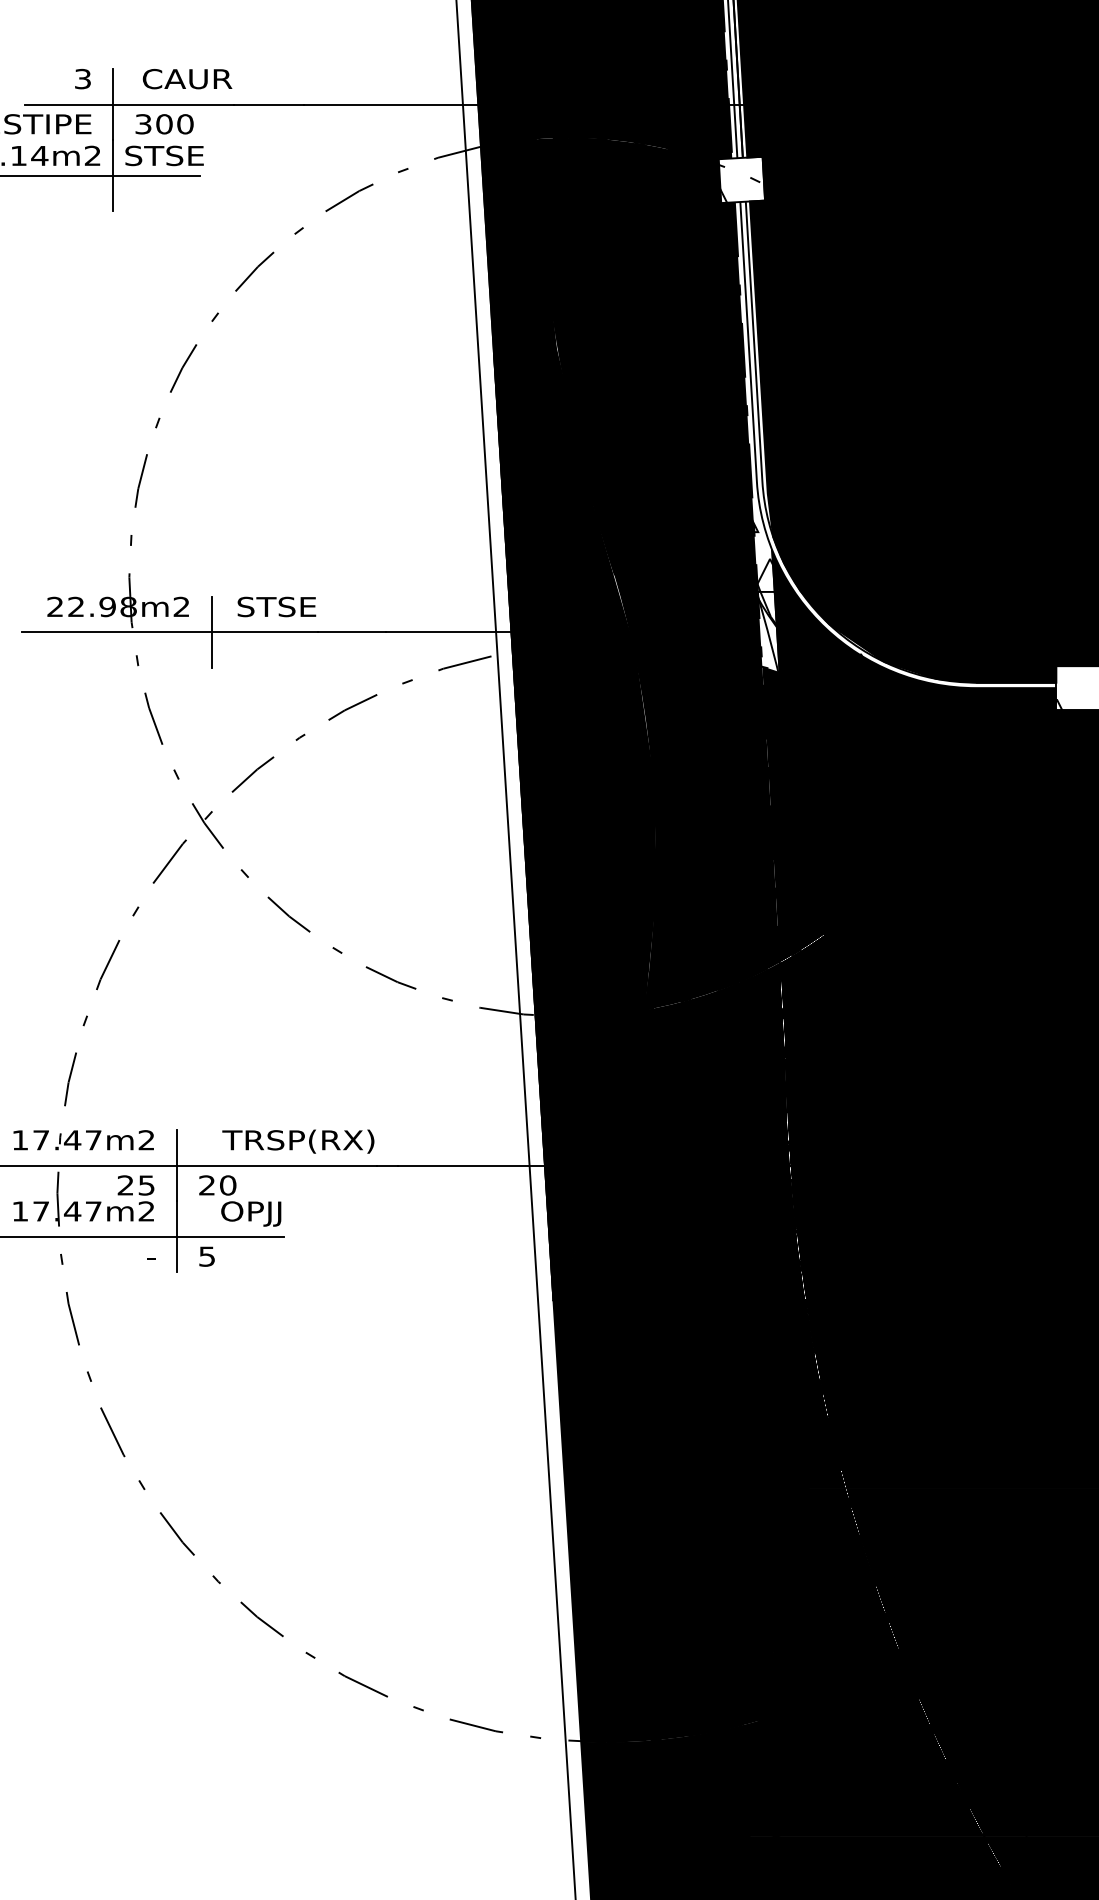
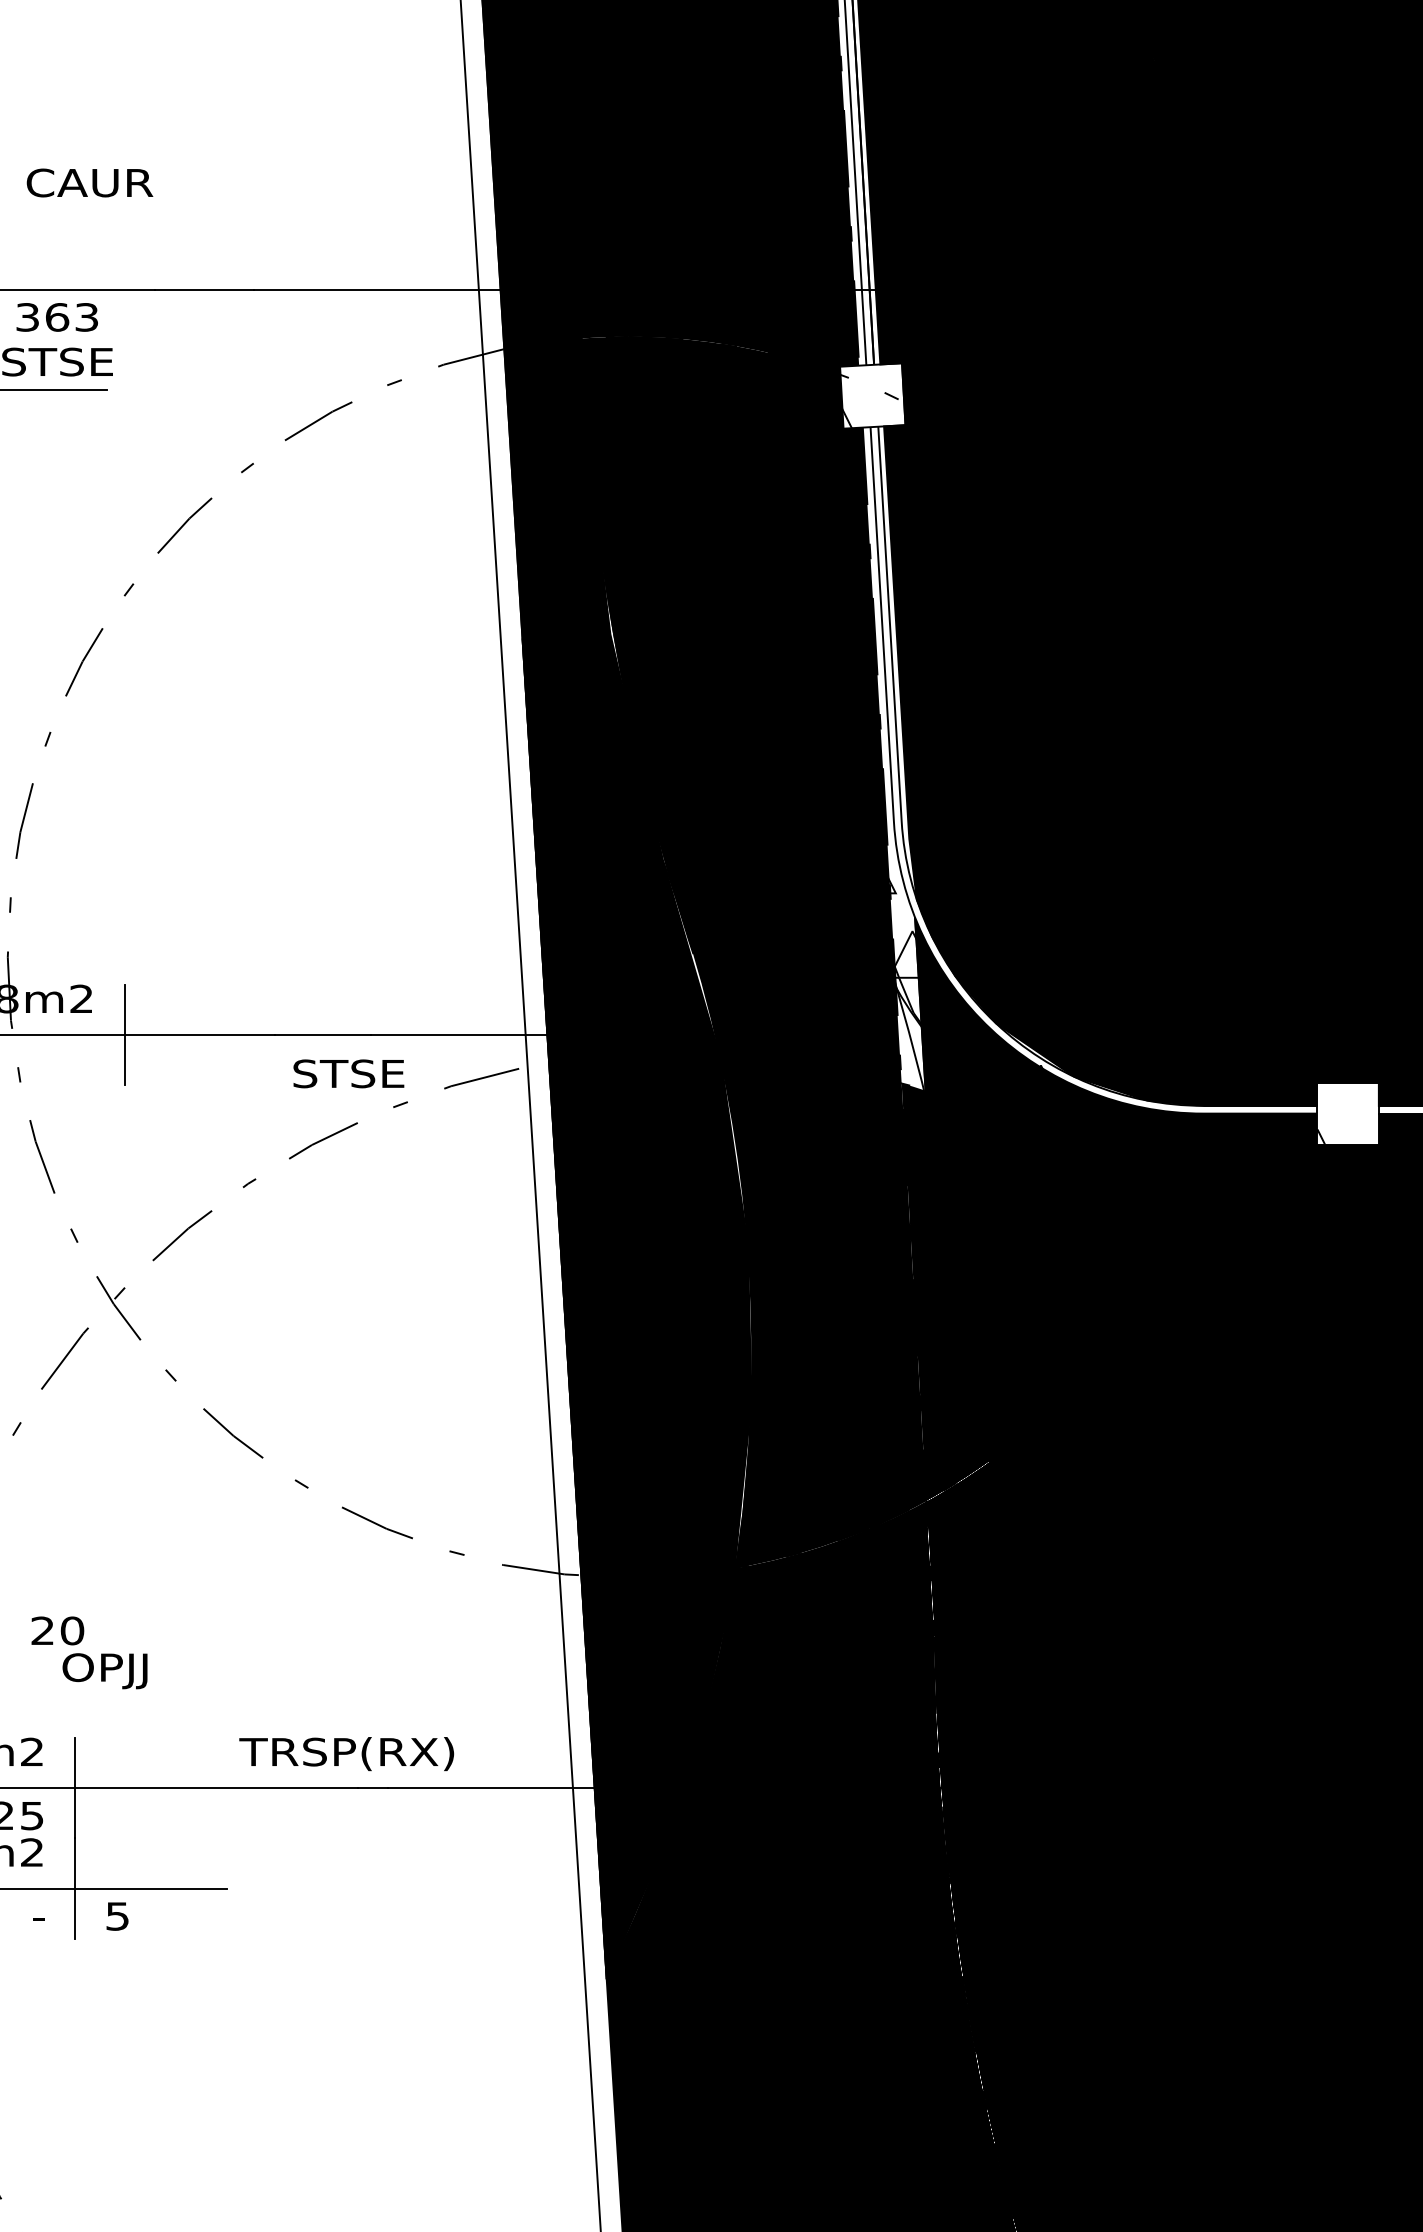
text: (187, 79) -> (89, 183), moved
text: (174, 124) -> (71, 317), 300 -> 363
text: (276, 606) -> (348, 1073), moved
text: (298, 1141) -> (346, 1753), moved
text: (240, 1200) -> (89, 1652), moved

